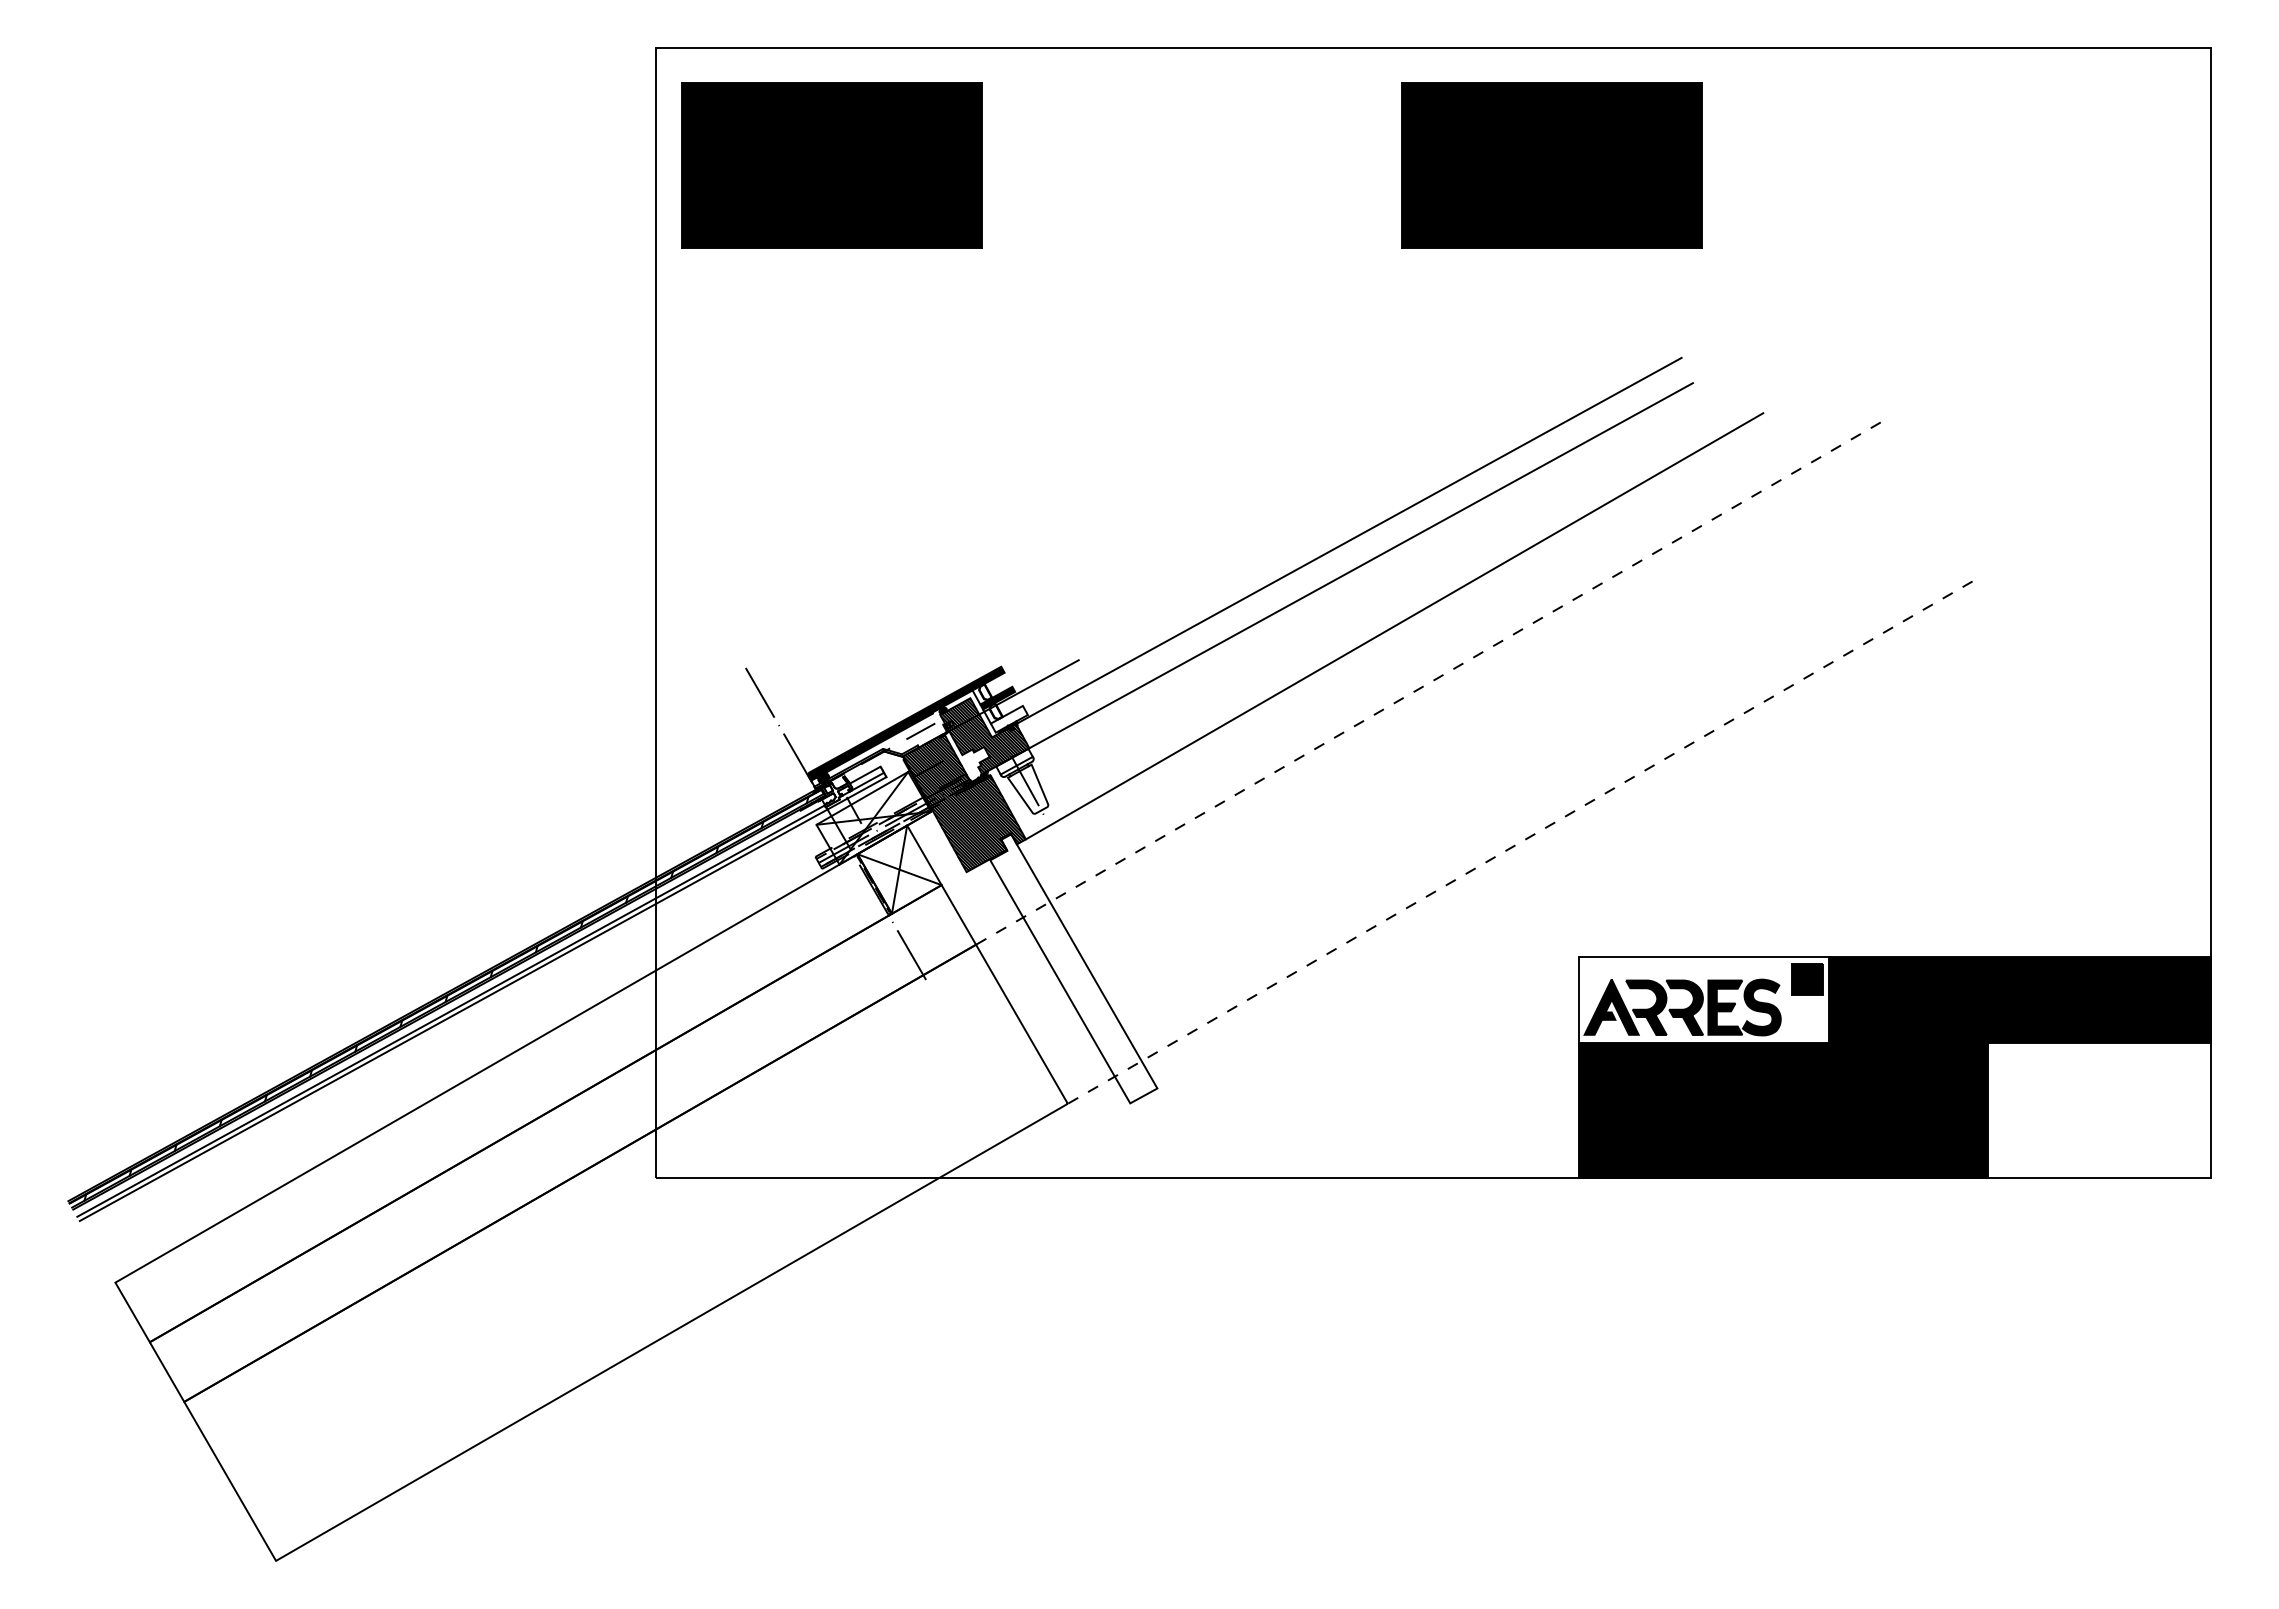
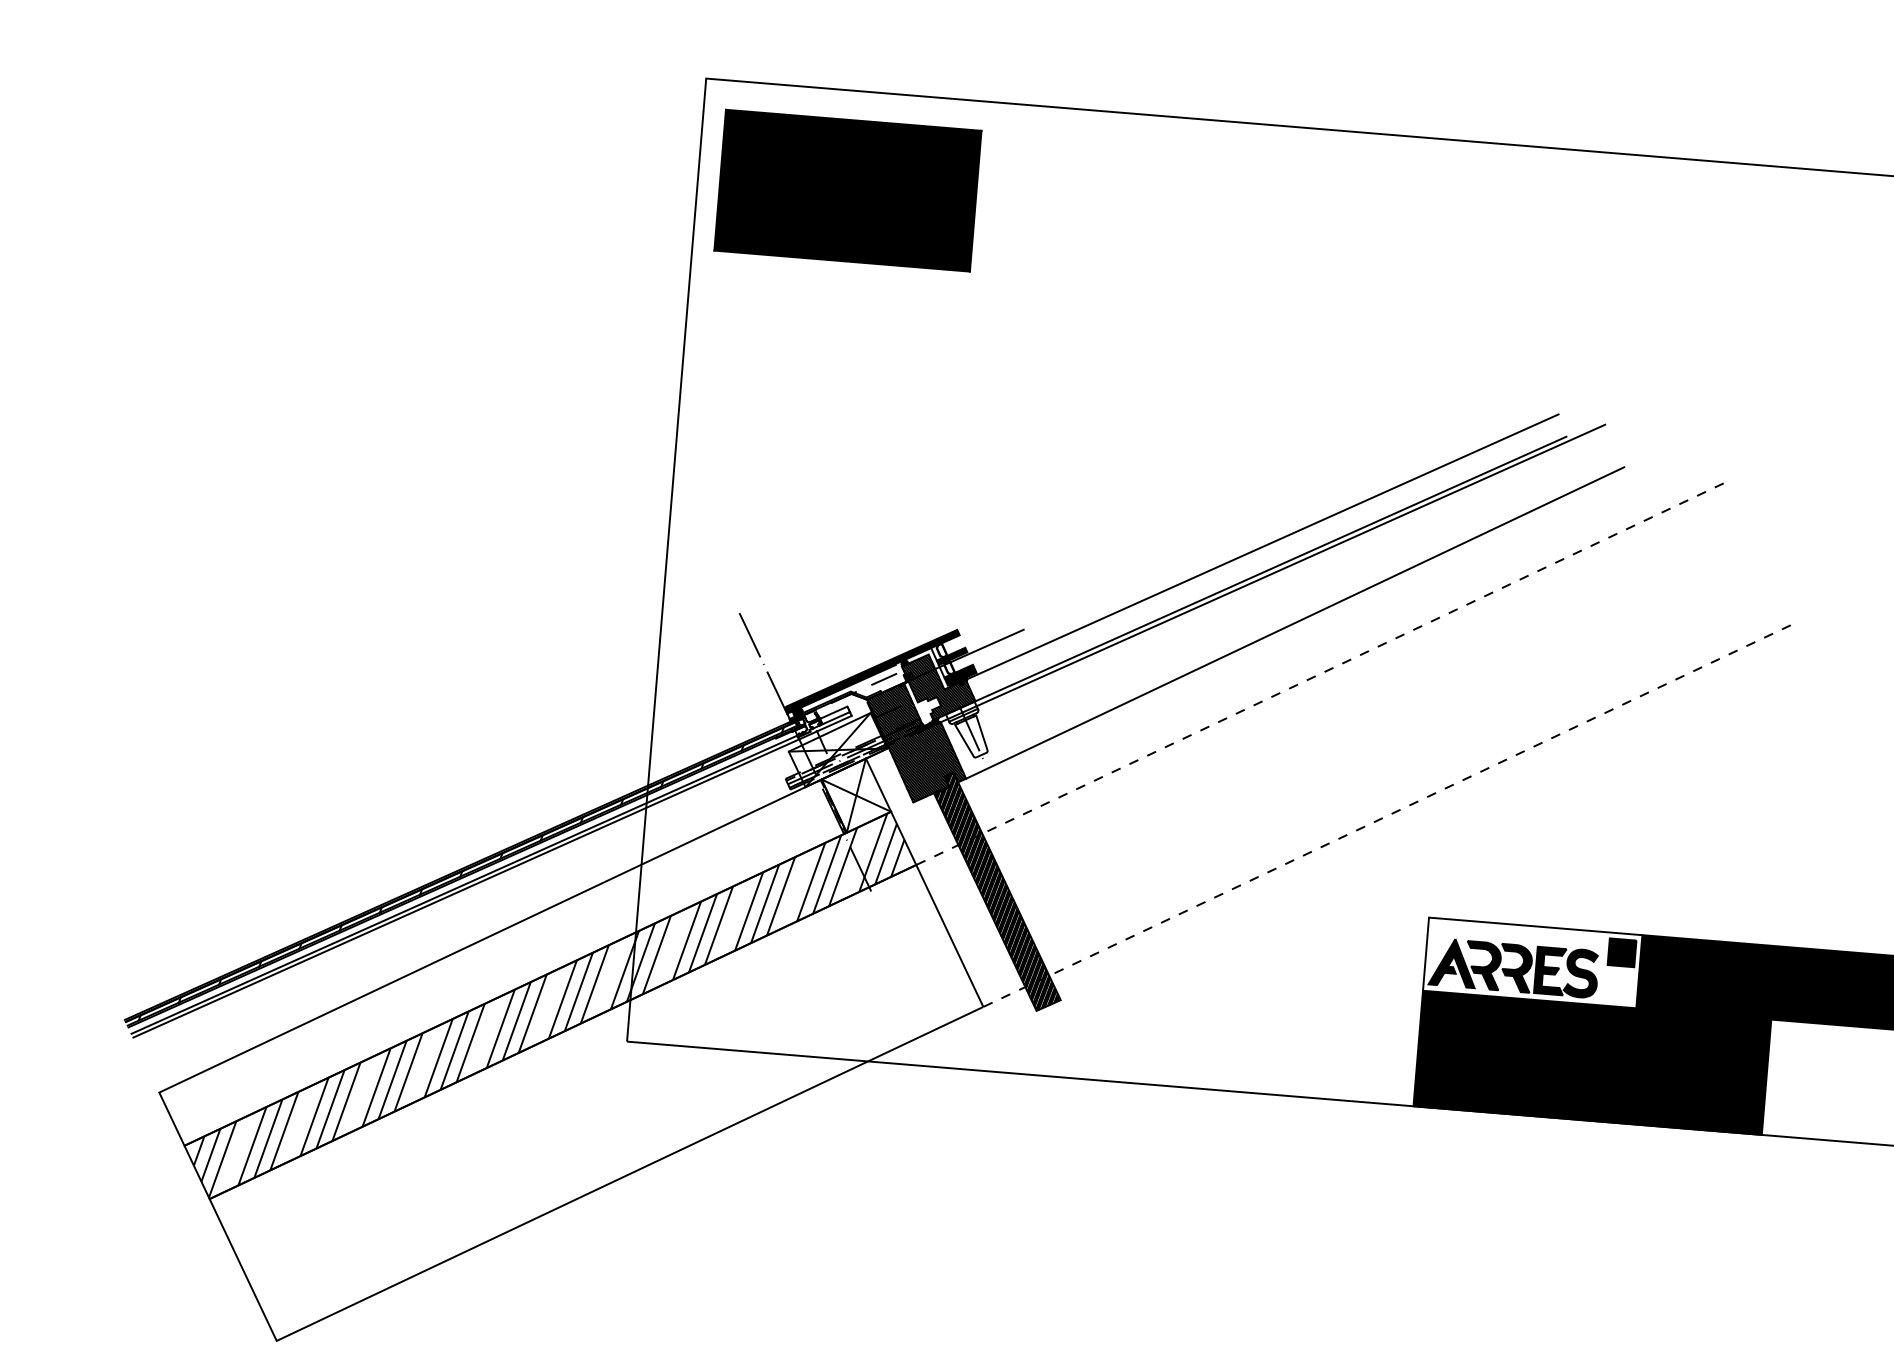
part: (1551, 165) -> (1461, 241), removed
line: (1363, 570) -> (1272, 573), added
fill: (1008, 718) -> (959, 674), added
hatch: (1074, 969) -> (998, 892), added
hatch: (560, 1143) -> (548, 1005), added

